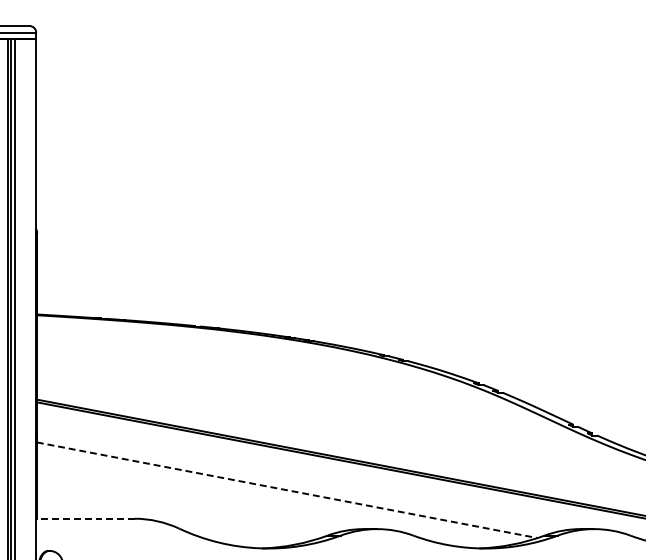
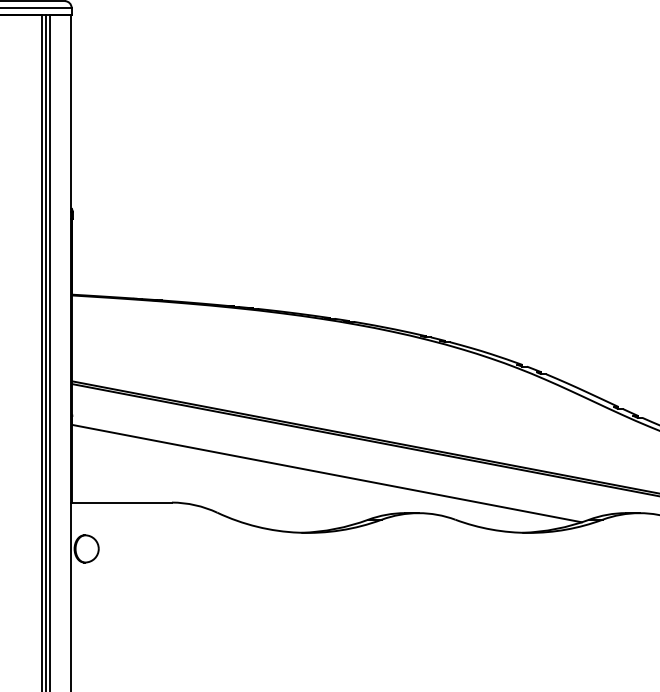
line: (287, 490) -> (327, 473), dashed -> solid
line: (85, 518) -> (121, 502), dashed -> solid

